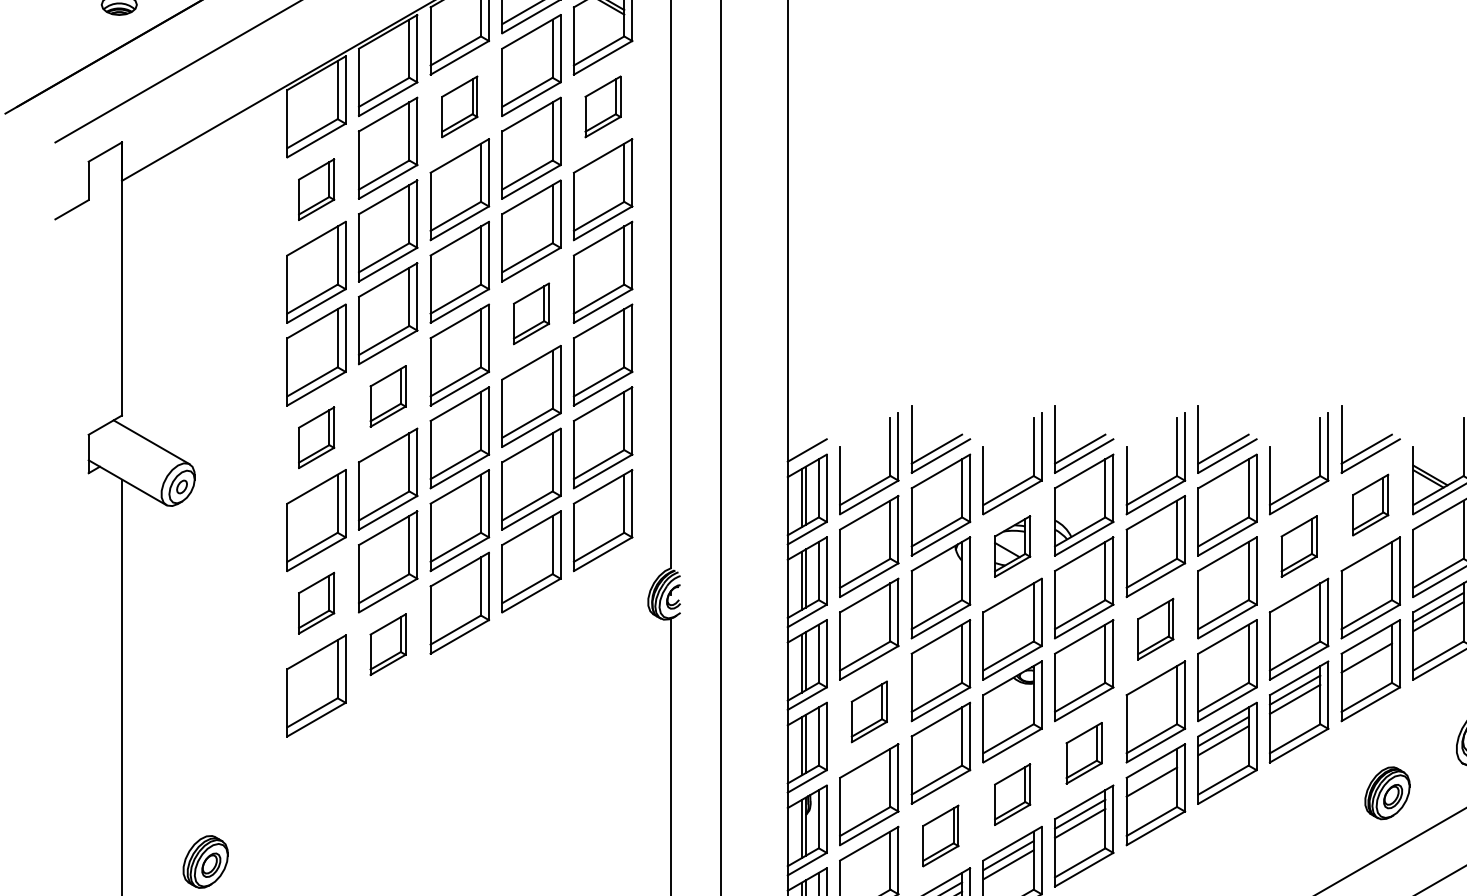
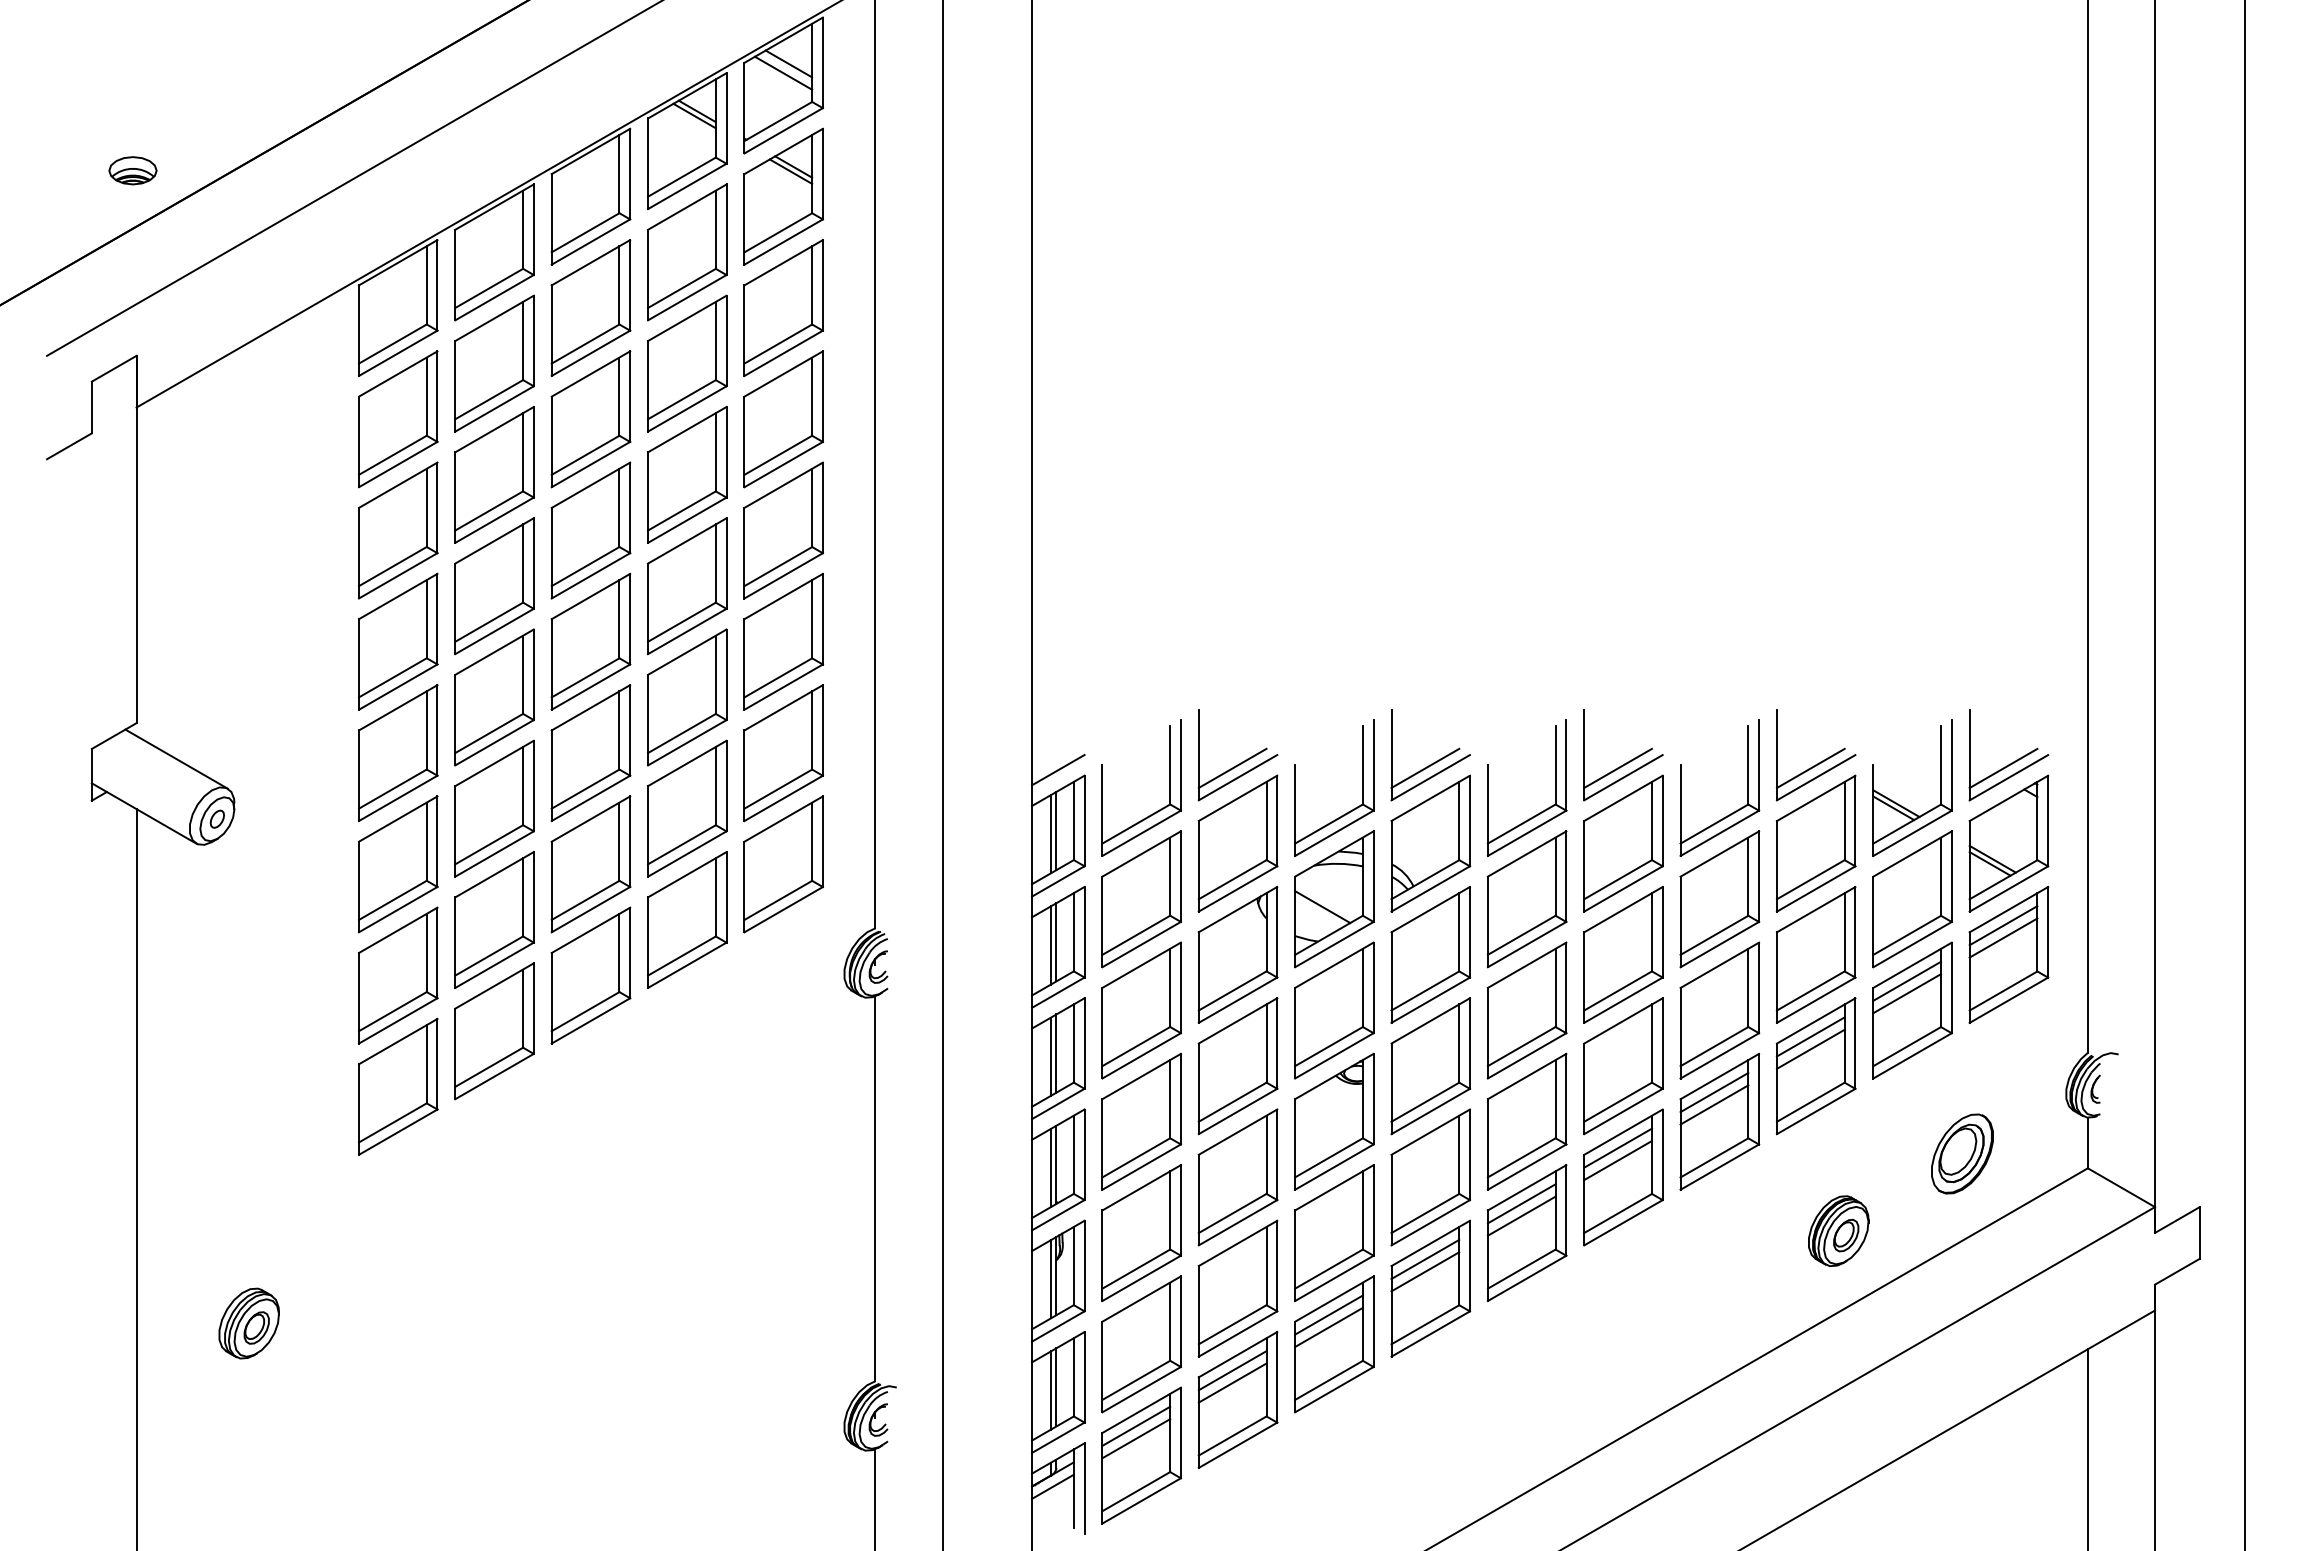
part: (459, 106) -> (590, 307), size x1.67
part: (602, 106) -> (783, 307), size x1.67
part: (316, 189) -> (398, 419), size x1.67
part: (531, 313) -> (687, 586), size x1.67
part: (388, 396) -> (494, 697), size x1.67
part: (316, 437) -> (398, 752), size x1.67
part: (1370, 505) -> (1815, 843), size x1.67
part: (1012, 546) -> (1334, 899), size x1.67
part: (1298, 546) -> (1719, 899), size x1.67
part: (316, 603) -> (398, 975), size x1.67
part: (1155, 629) -> (1526, 1010), size x1.67
part: (388, 644) -> (494, 1031), size x1.67
line: (1366, 648) -> (1810, 1036), added
part: (869, 711) -> (1141, 1121), size x1.67
part: (1084, 753) -> (1430, 1177), size x1.67
line: (1151, 772) -> (1521, 1203), added
part: (1012, 794) -> (1334, 1232), size x1.67
part: (940, 835) -> (1237, 1288), size x1.67

